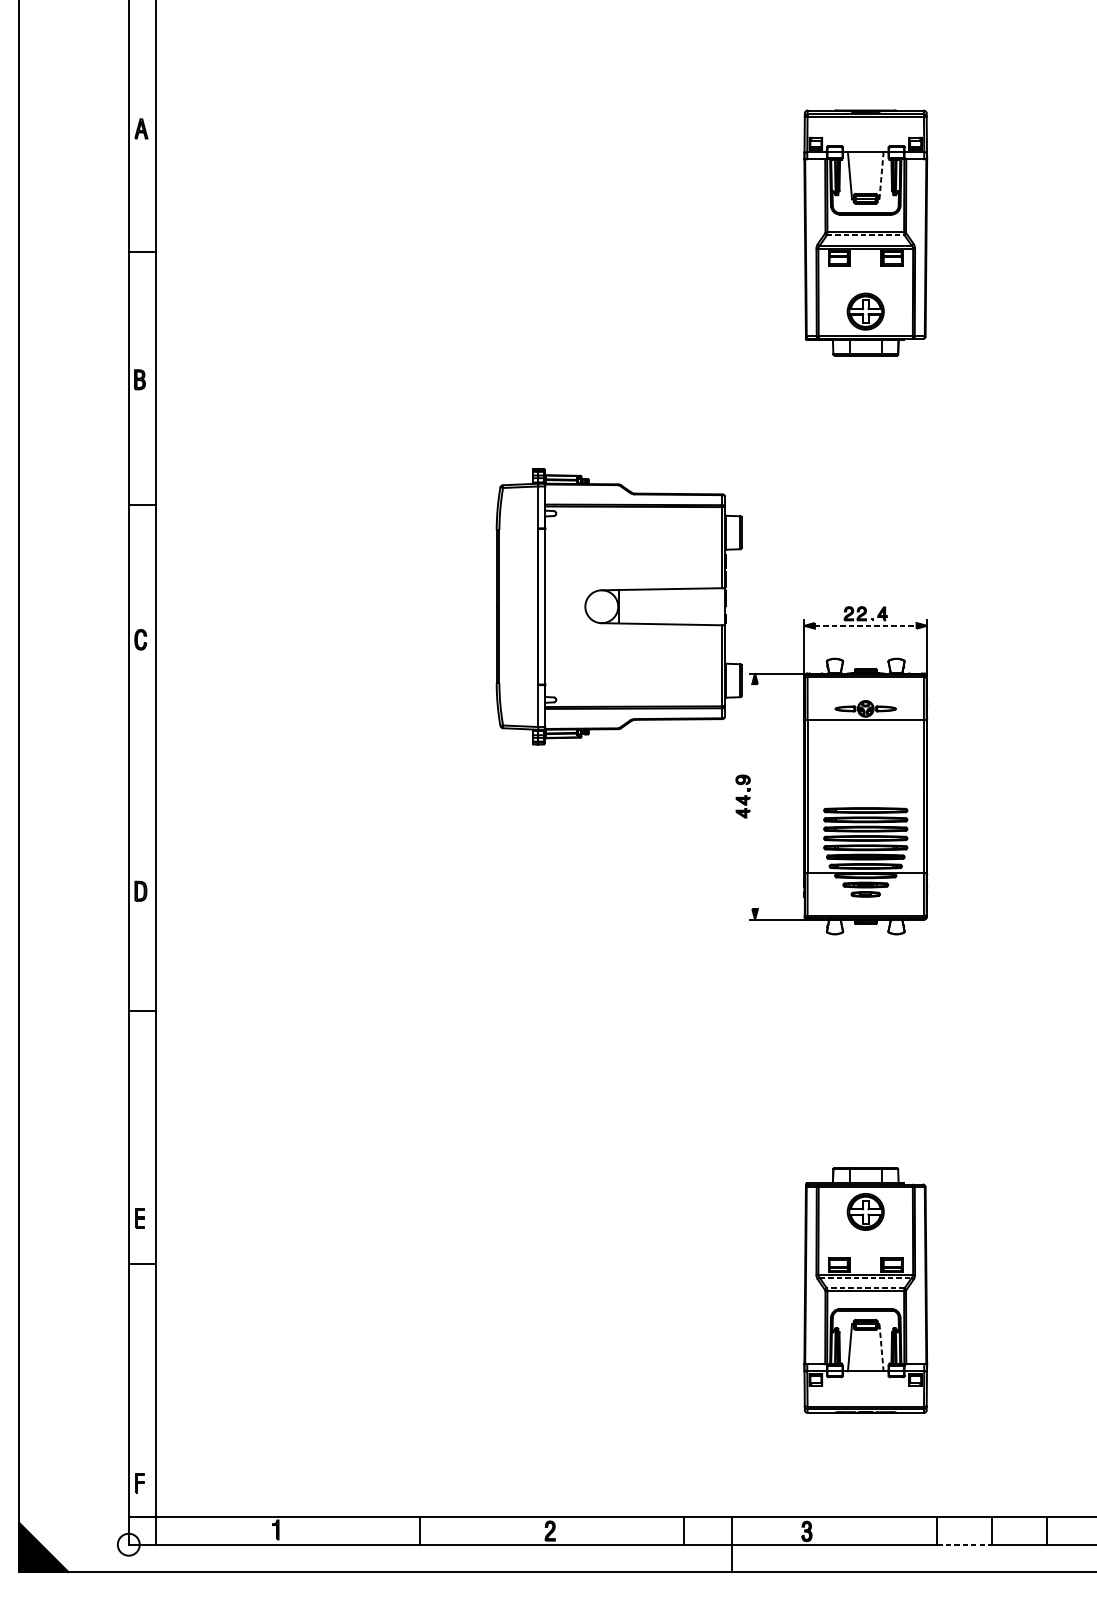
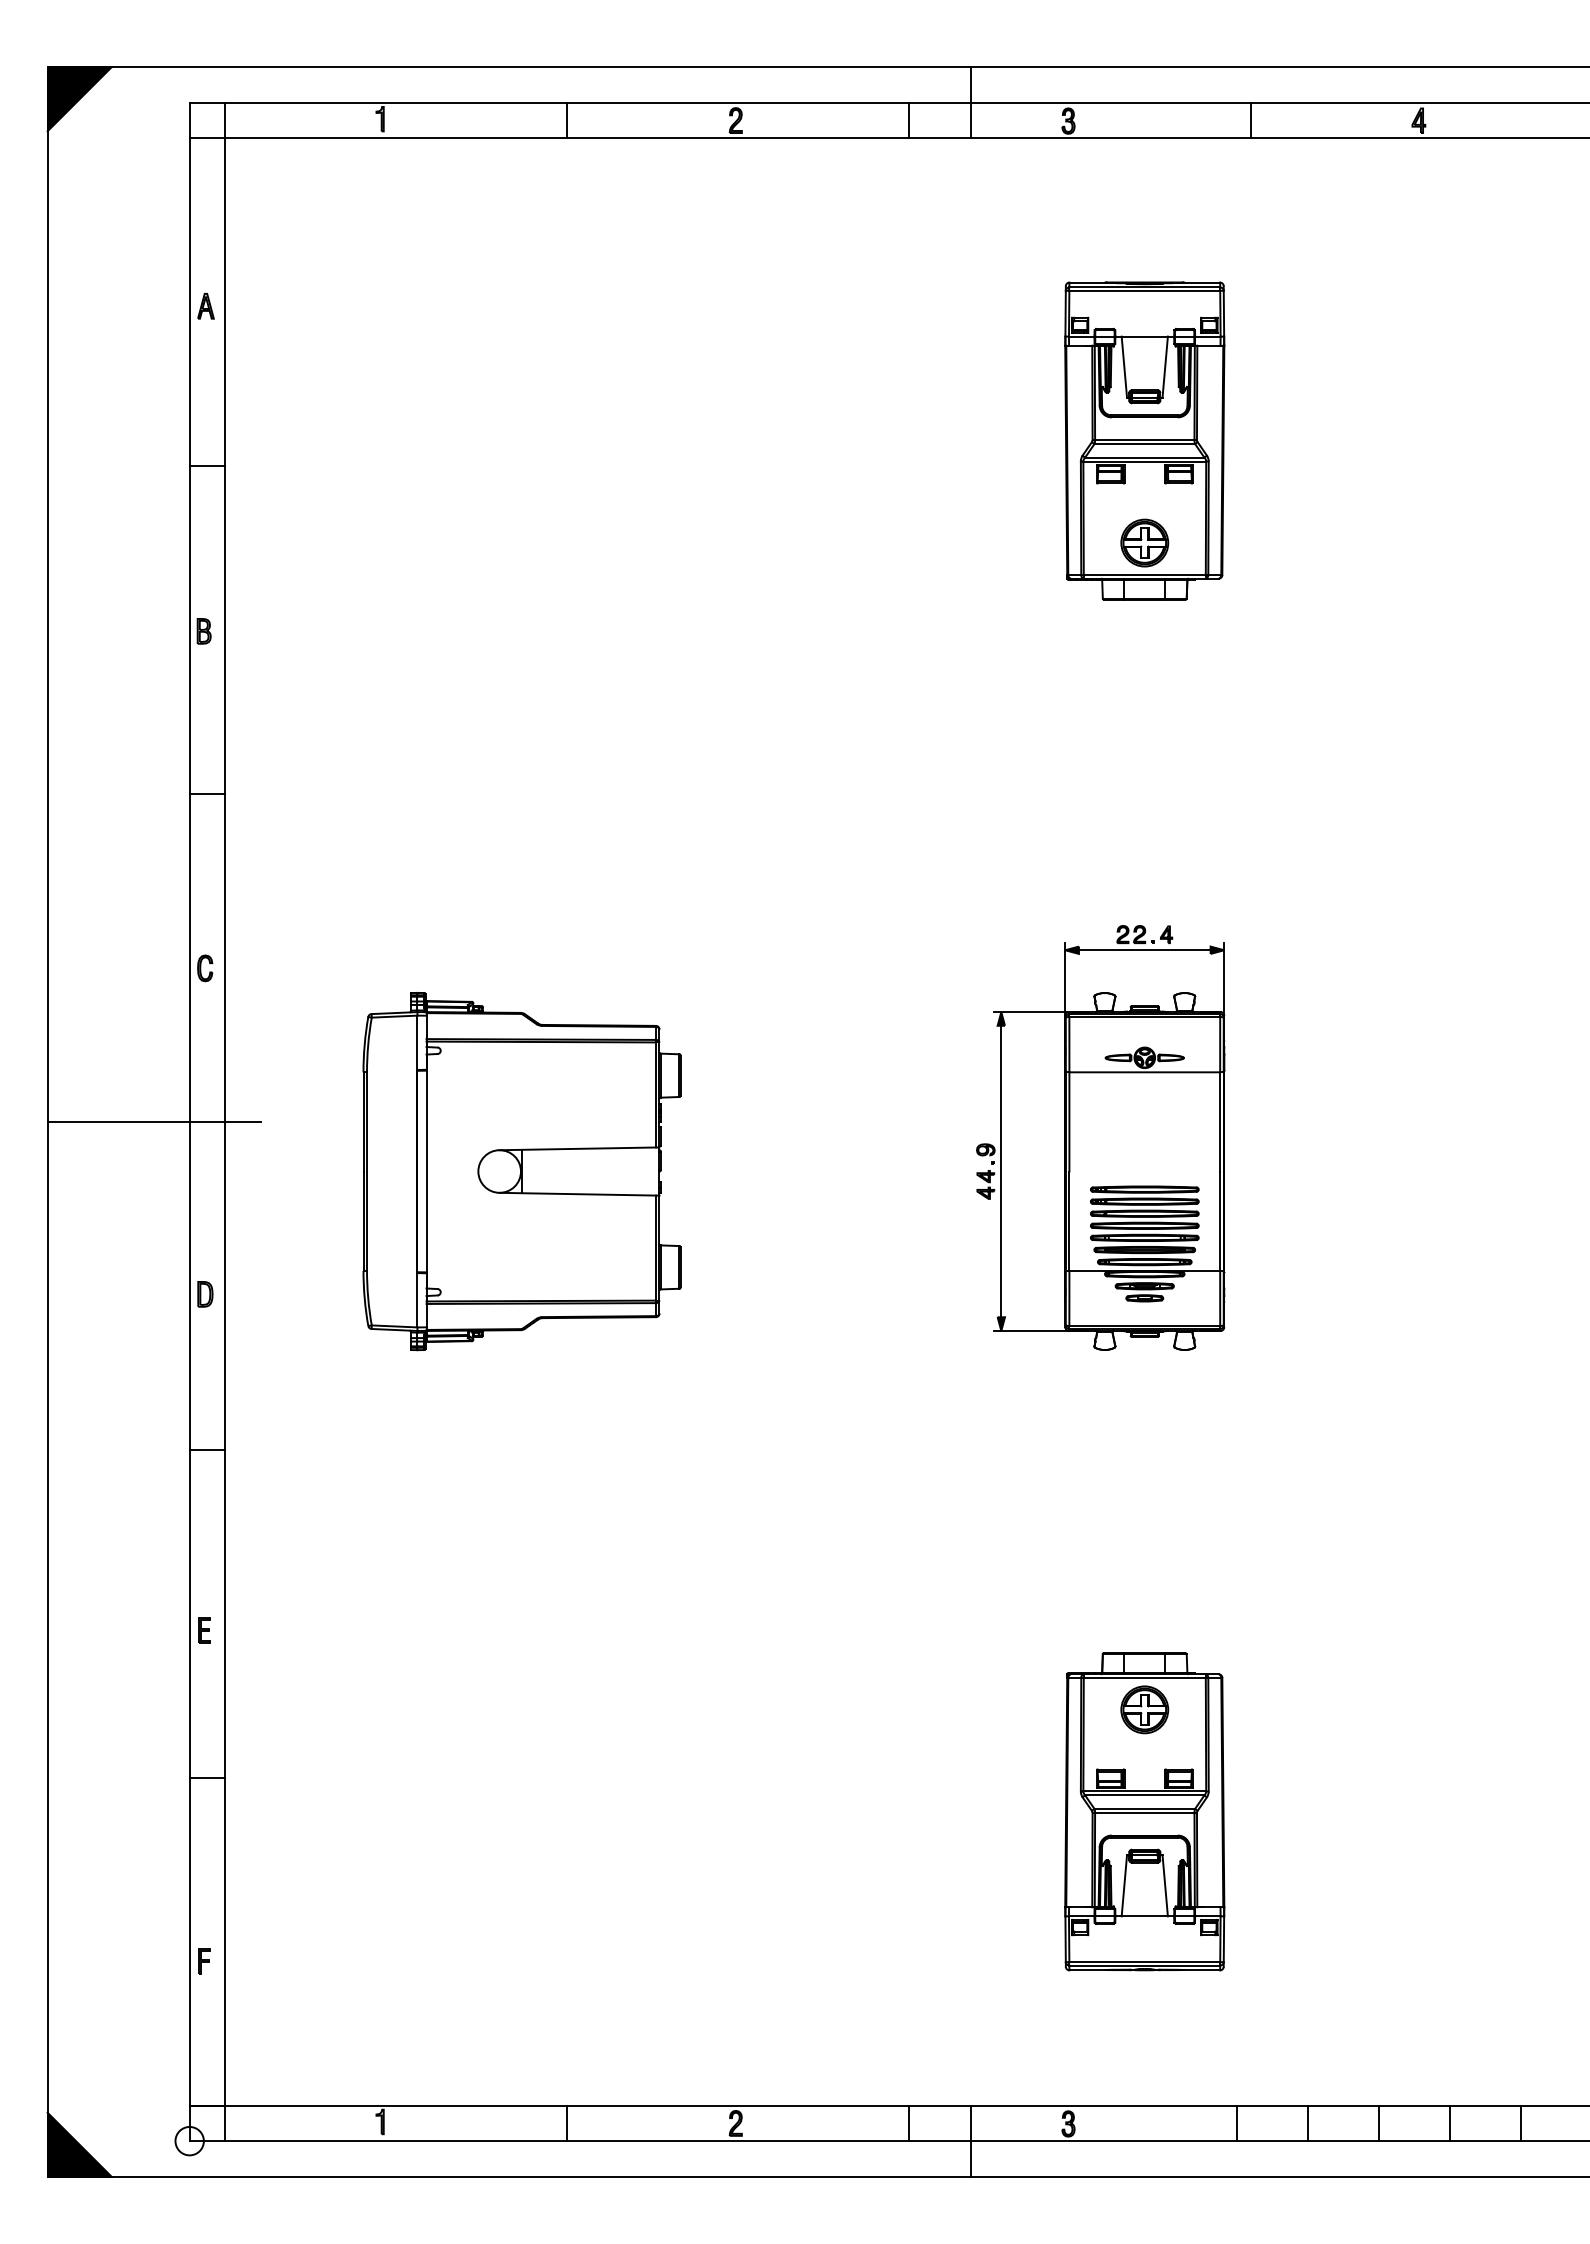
line: (881, 176) -> (1165, 367), dashed -> solid
line: (866, 235) -> (1145, 444), dashed -> solid
part: (618, 606) -> (521, 1171), moved
line: (865, 626) -> (1144, 950), dashed -> solid
line: (100, 758) -> (153, 1122), added
line: (755, 796) -> (1001, 1171), added
part: (140, 1218) -> (204, 1630), moved
line: (865, 1278) -> (1144, 1795), dashed -> solid
line: (865, 1288) -> (1144, 1808), dashed -> solid
line: (881, 1347) -> (1165, 1885), dashed -> solid
part: (140, 1483) -> (204, 1961), moved
line: (964, 1544) -> (1272, 2141), dashed -> solid

